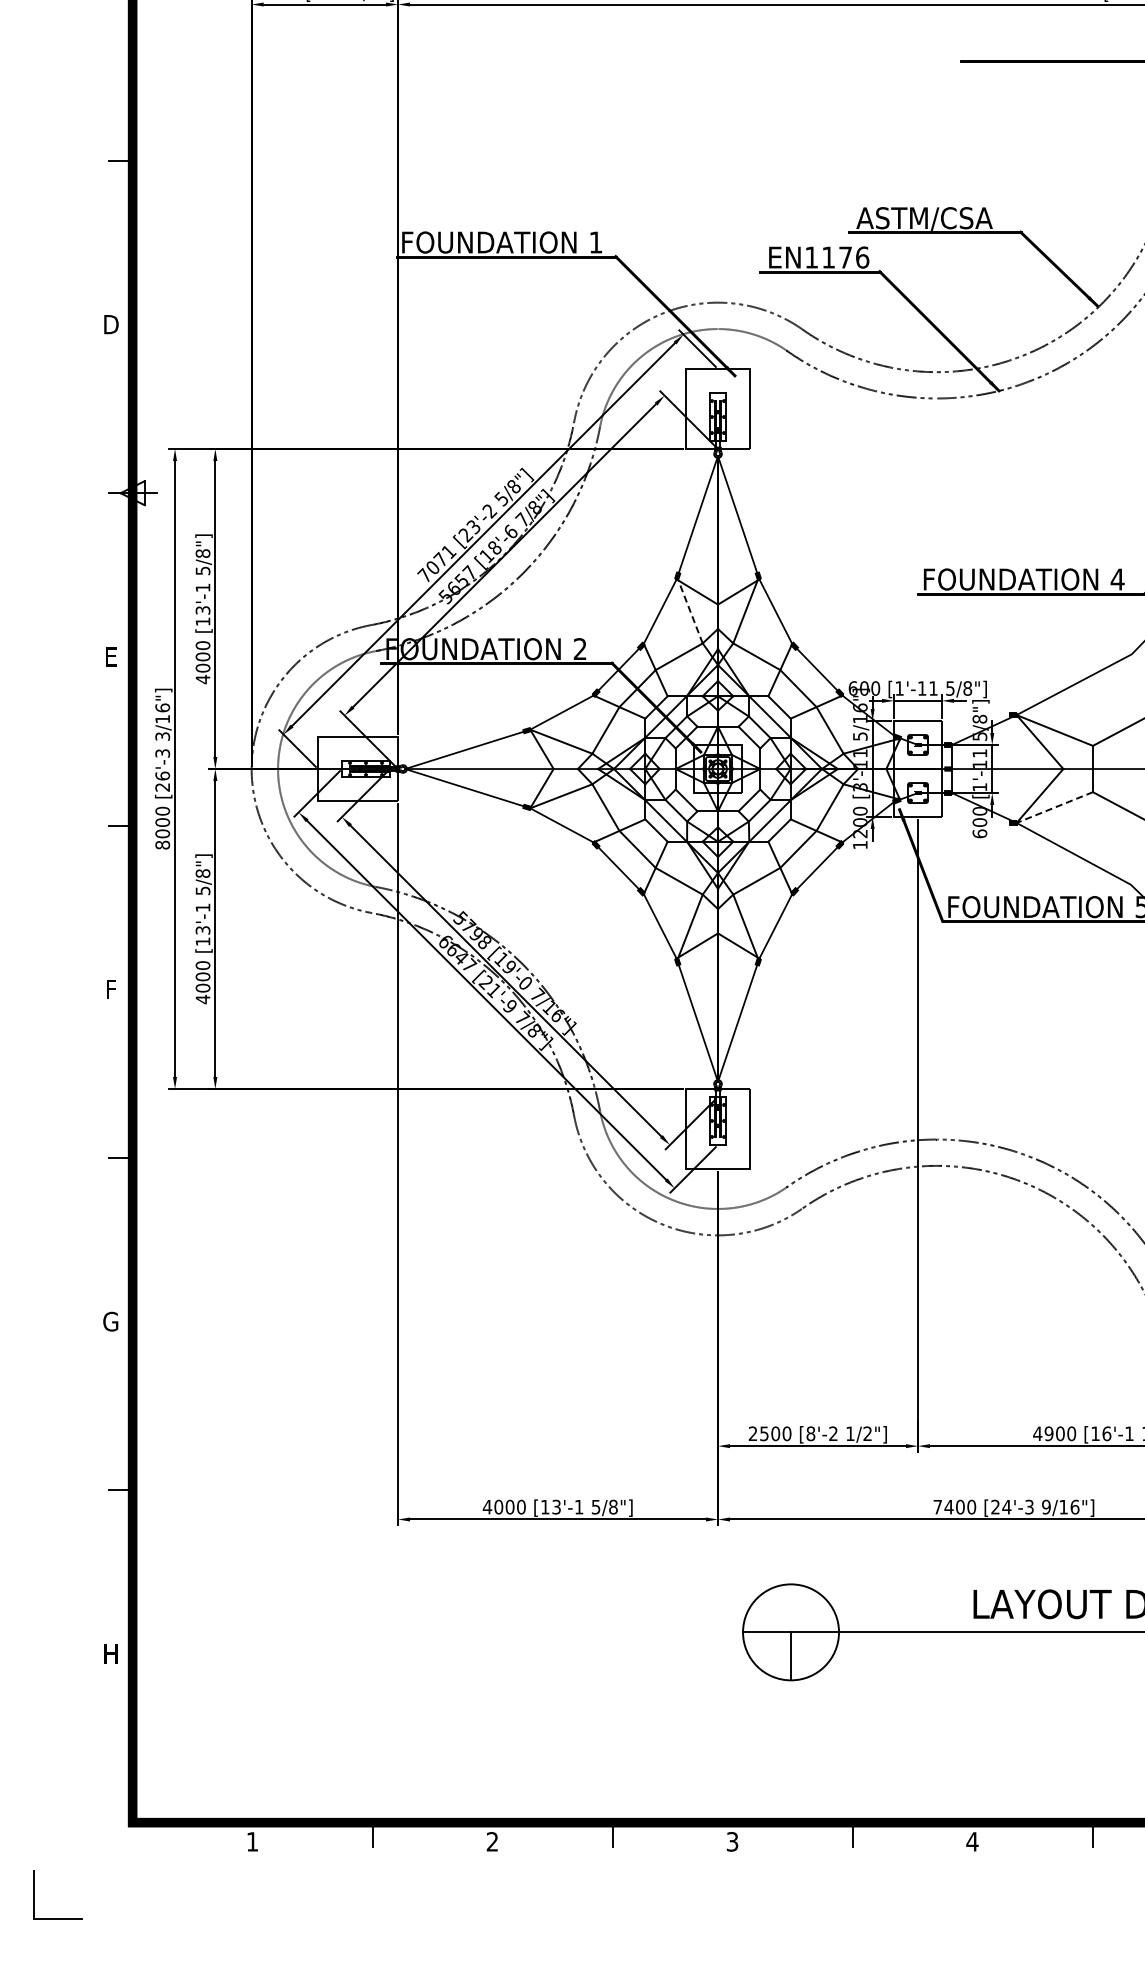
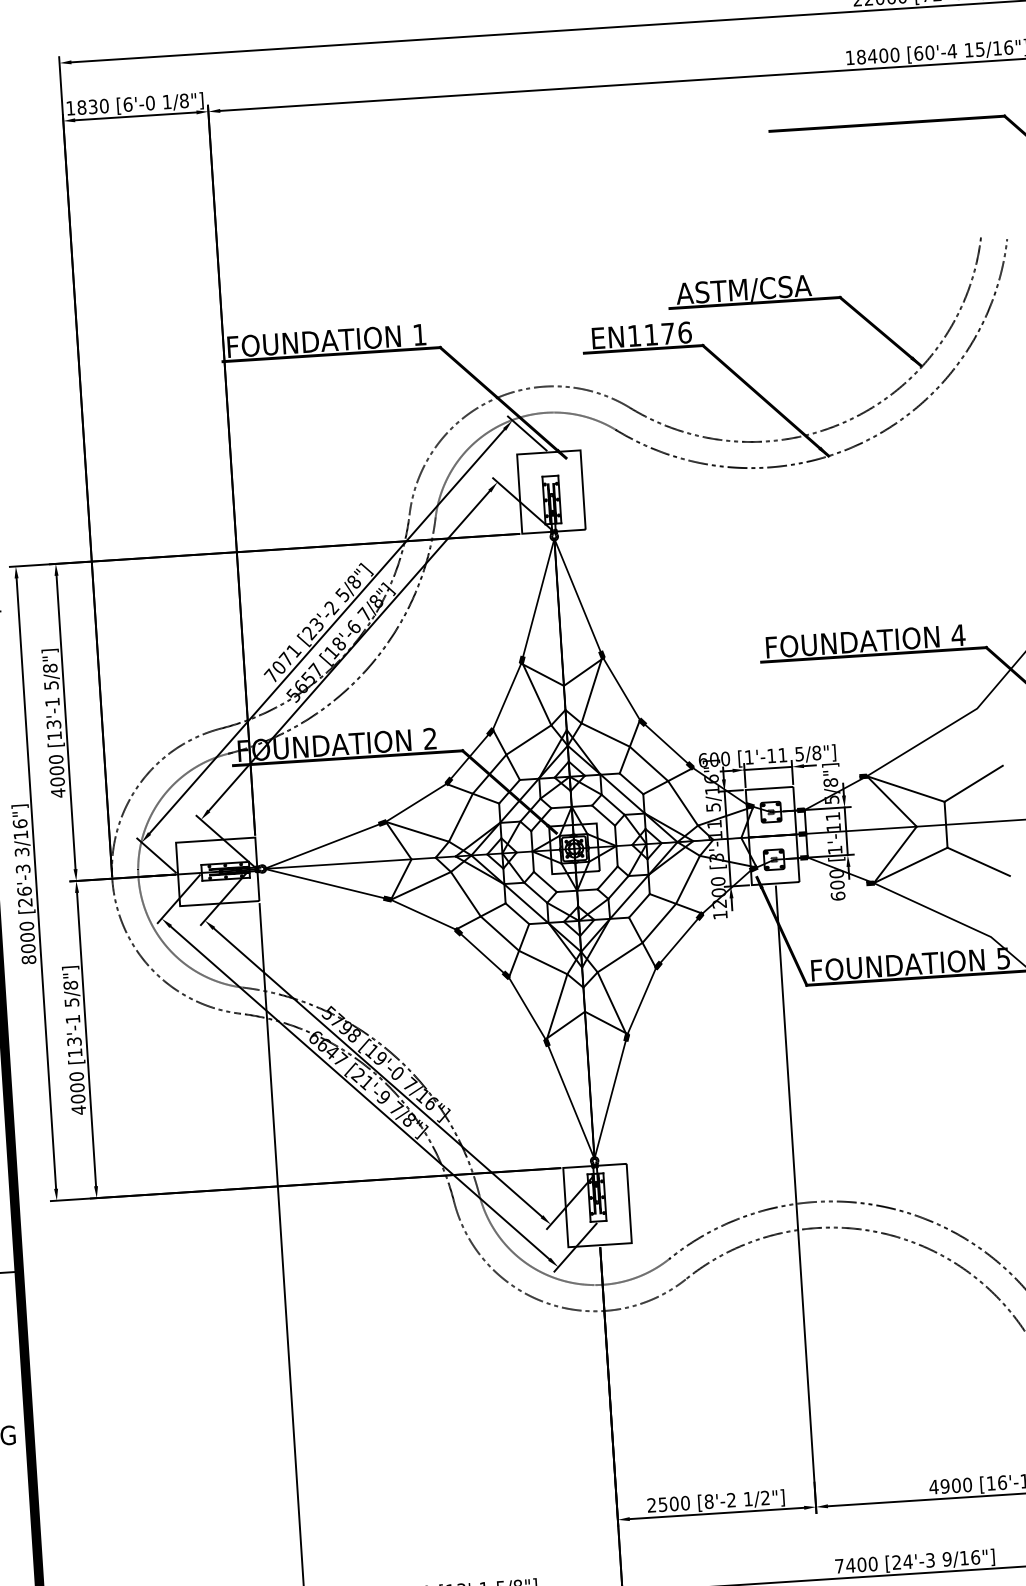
line: (690, 611) -> (537, 694), dashed -> solid
line: (1054, 807) -> (910, 865), dashed -> solid

